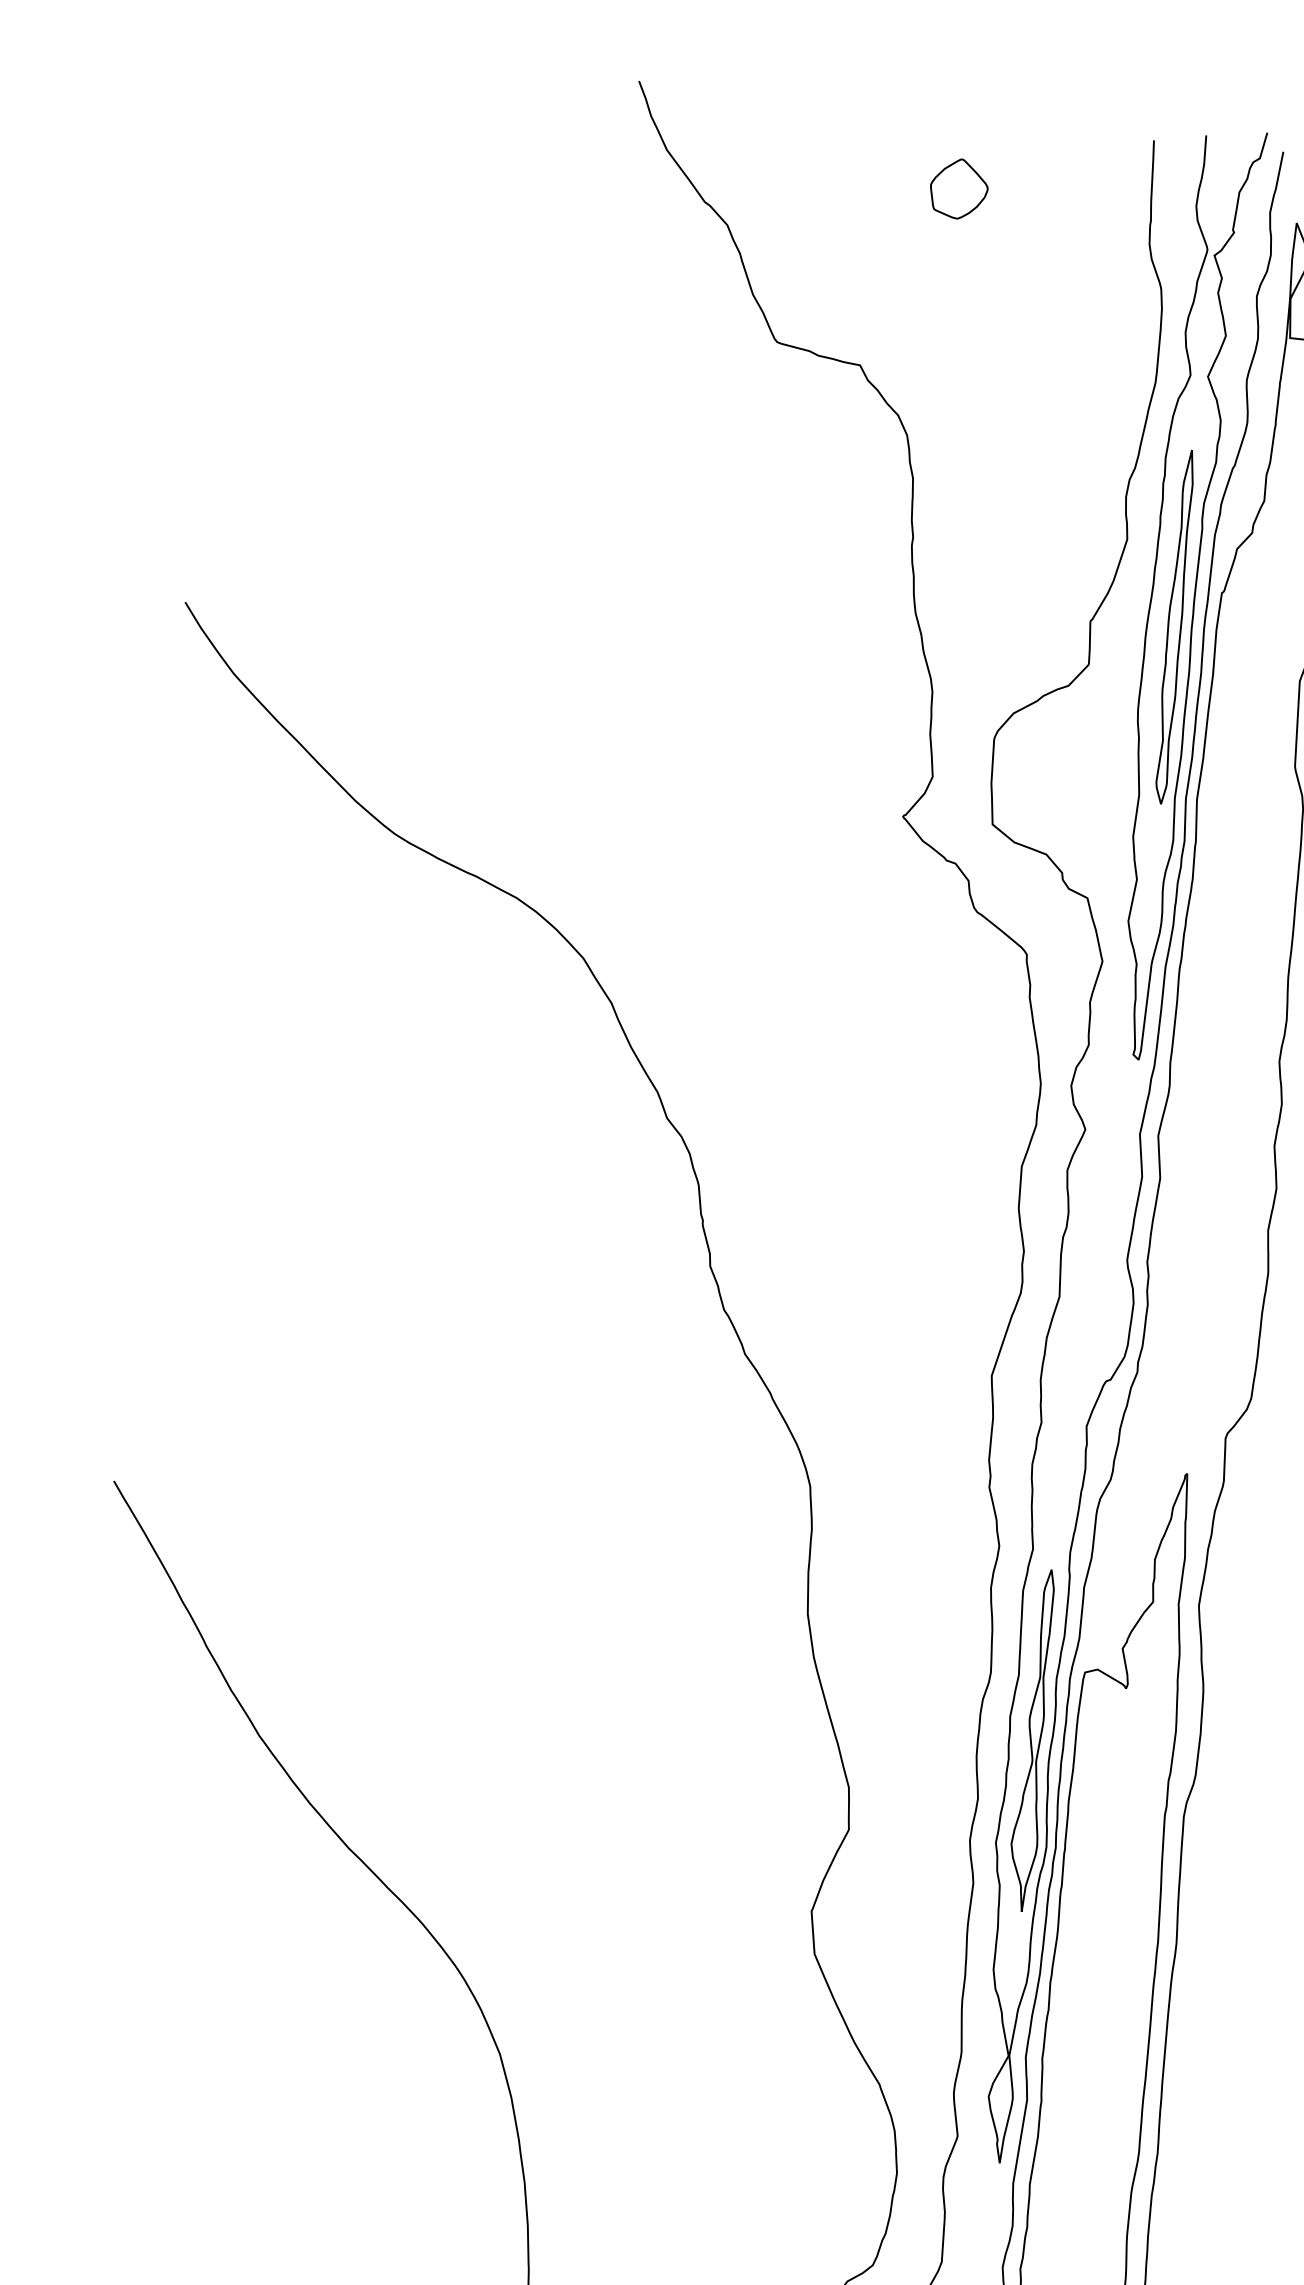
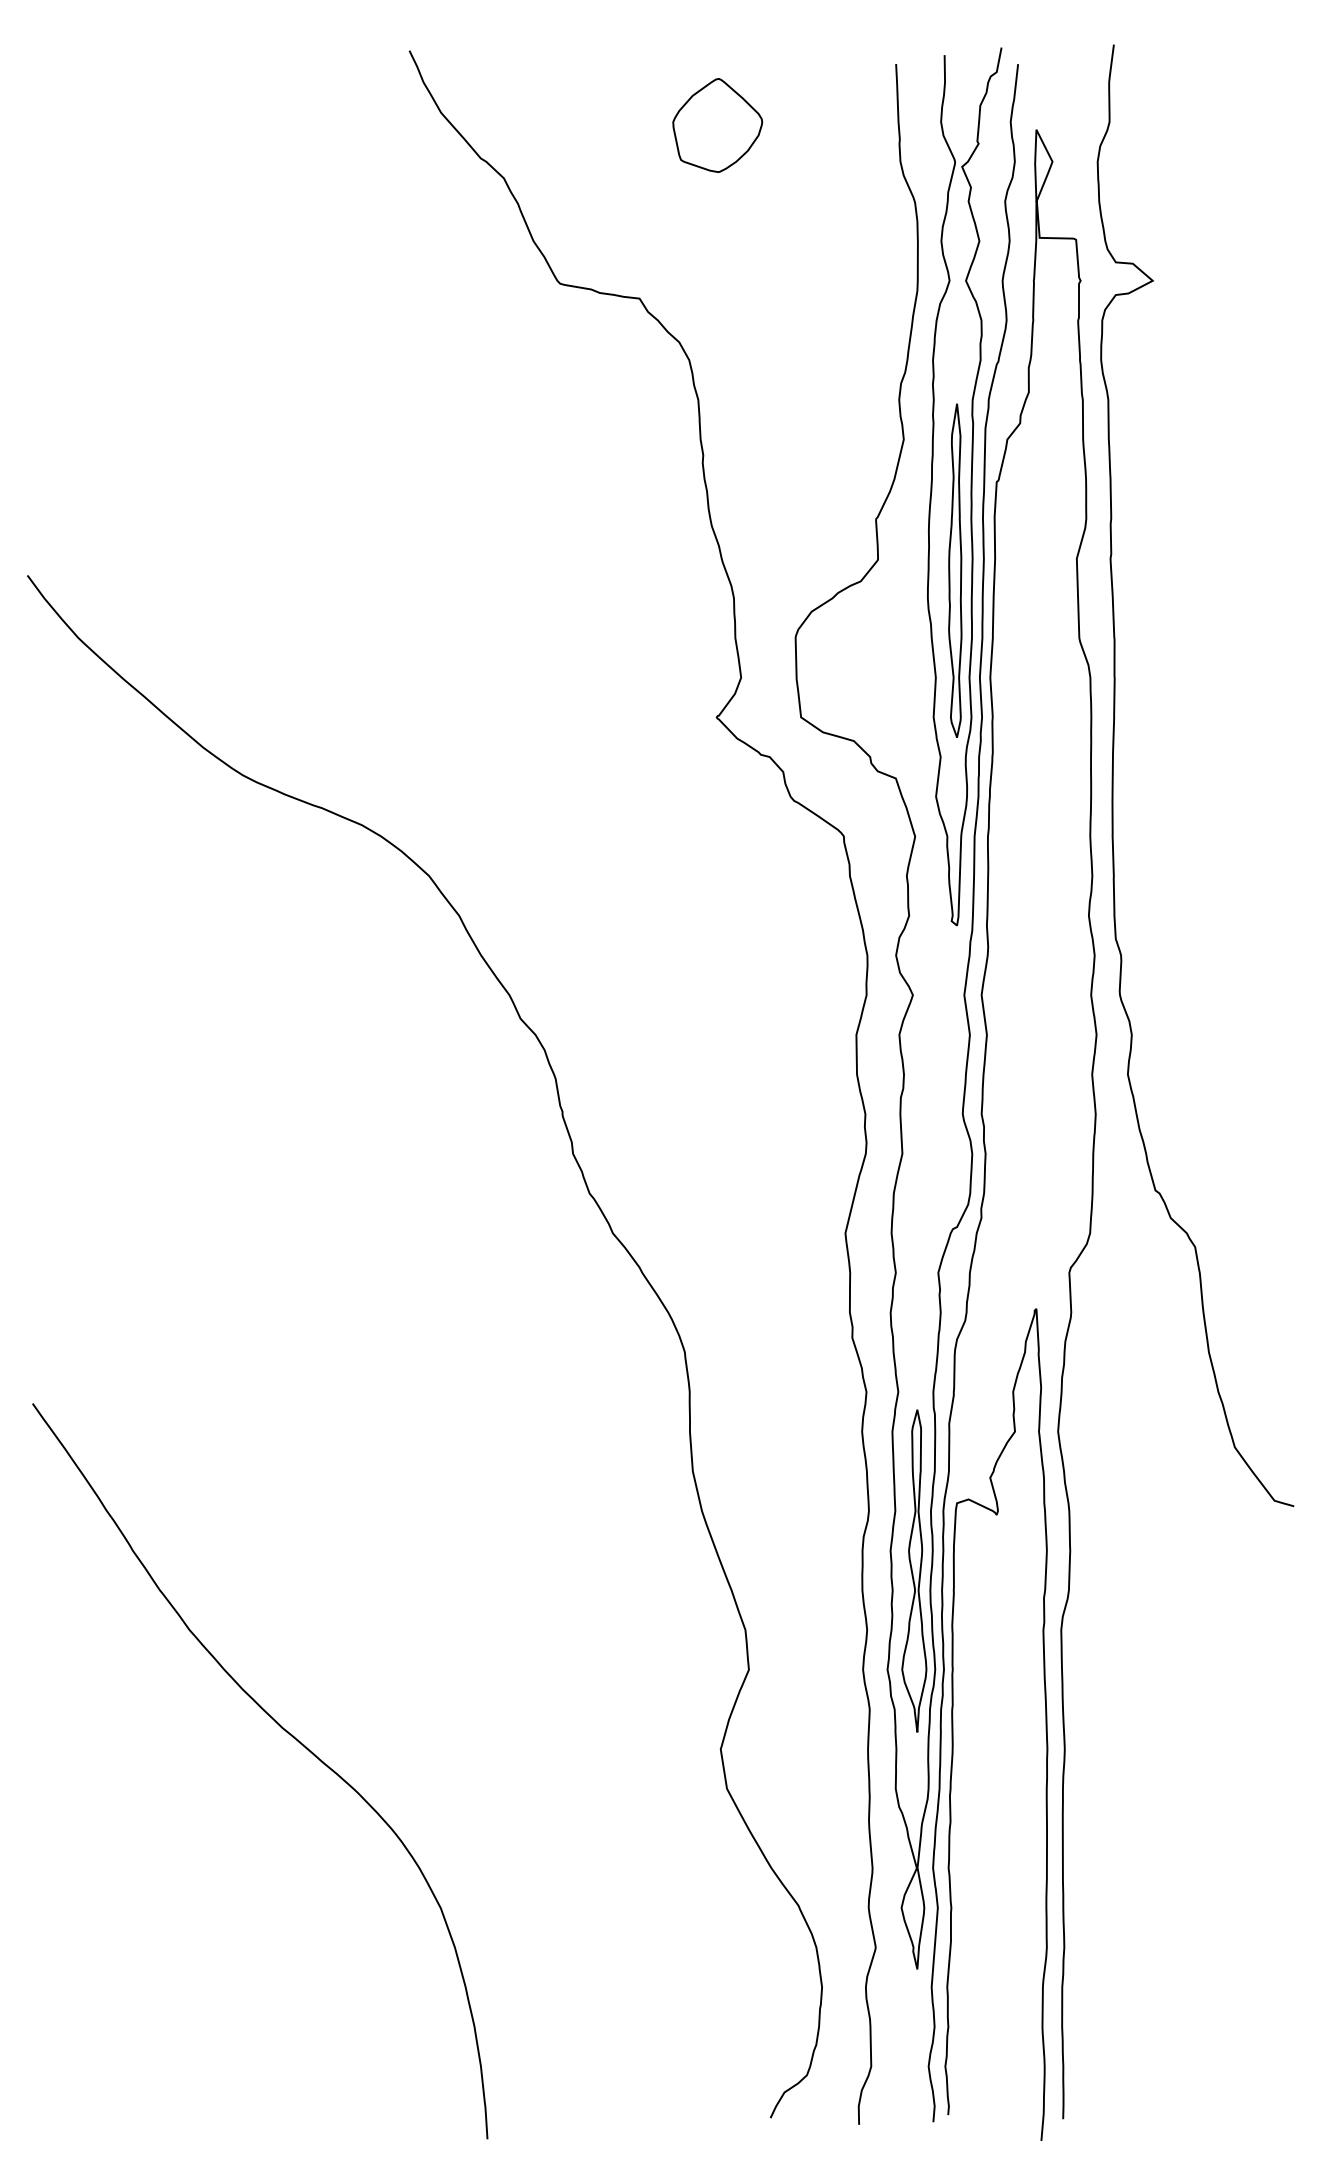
part: (958, 188) -> (717, 125), size x1.67
part: (1174, 626) -> (955, 570), moved

